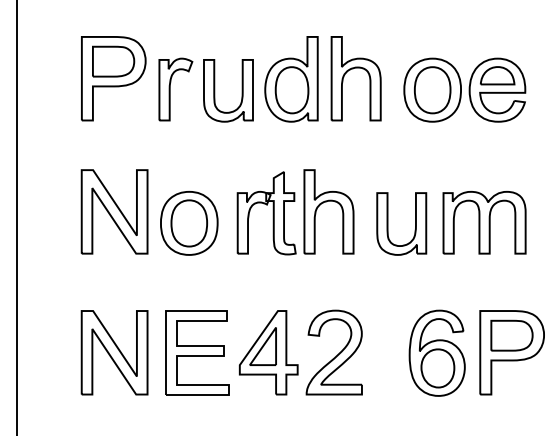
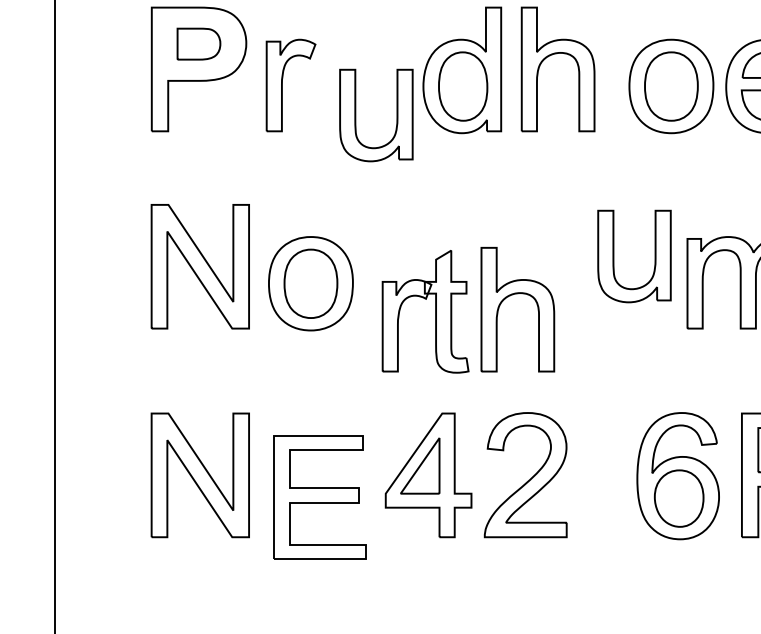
part: (113, 61) -> (198, 43), size x0.7
part: (215, 90) -> (357, 115), moved
part: (303, 212) -> (480, 310), moved
part: (388, 223) -> (614, 255), moved
part: (197, 352) -> (320, 497), moved

